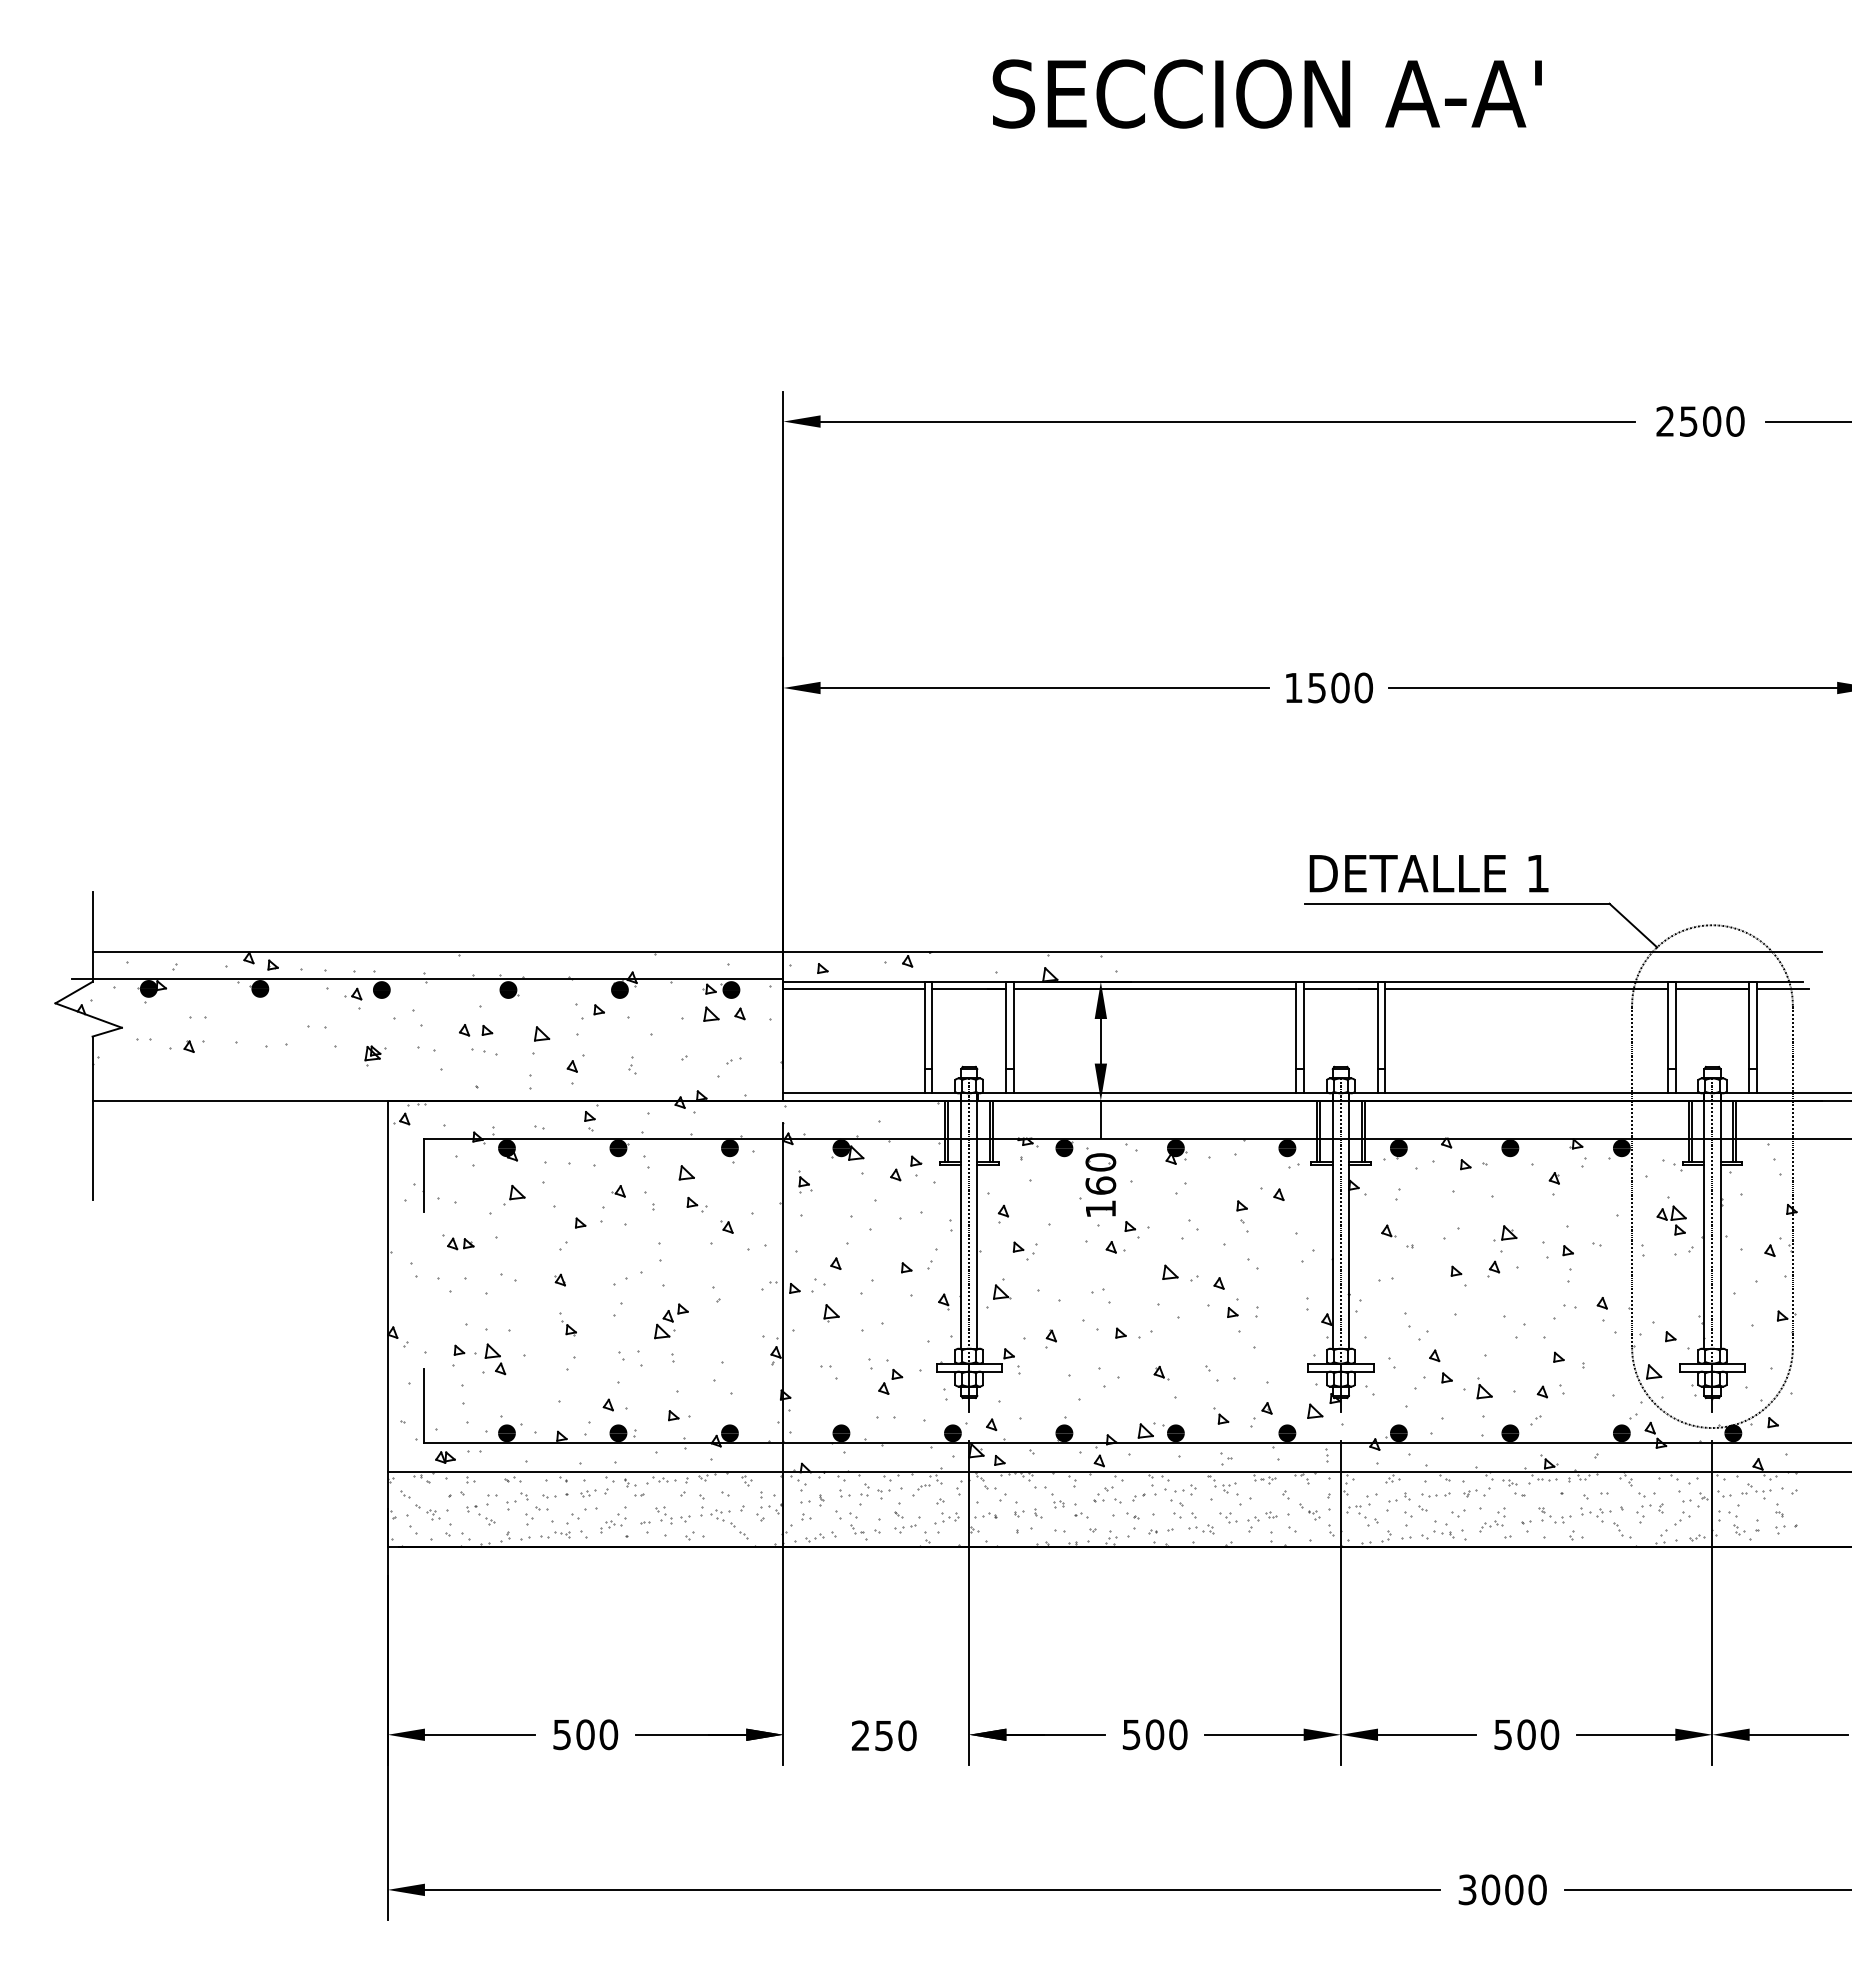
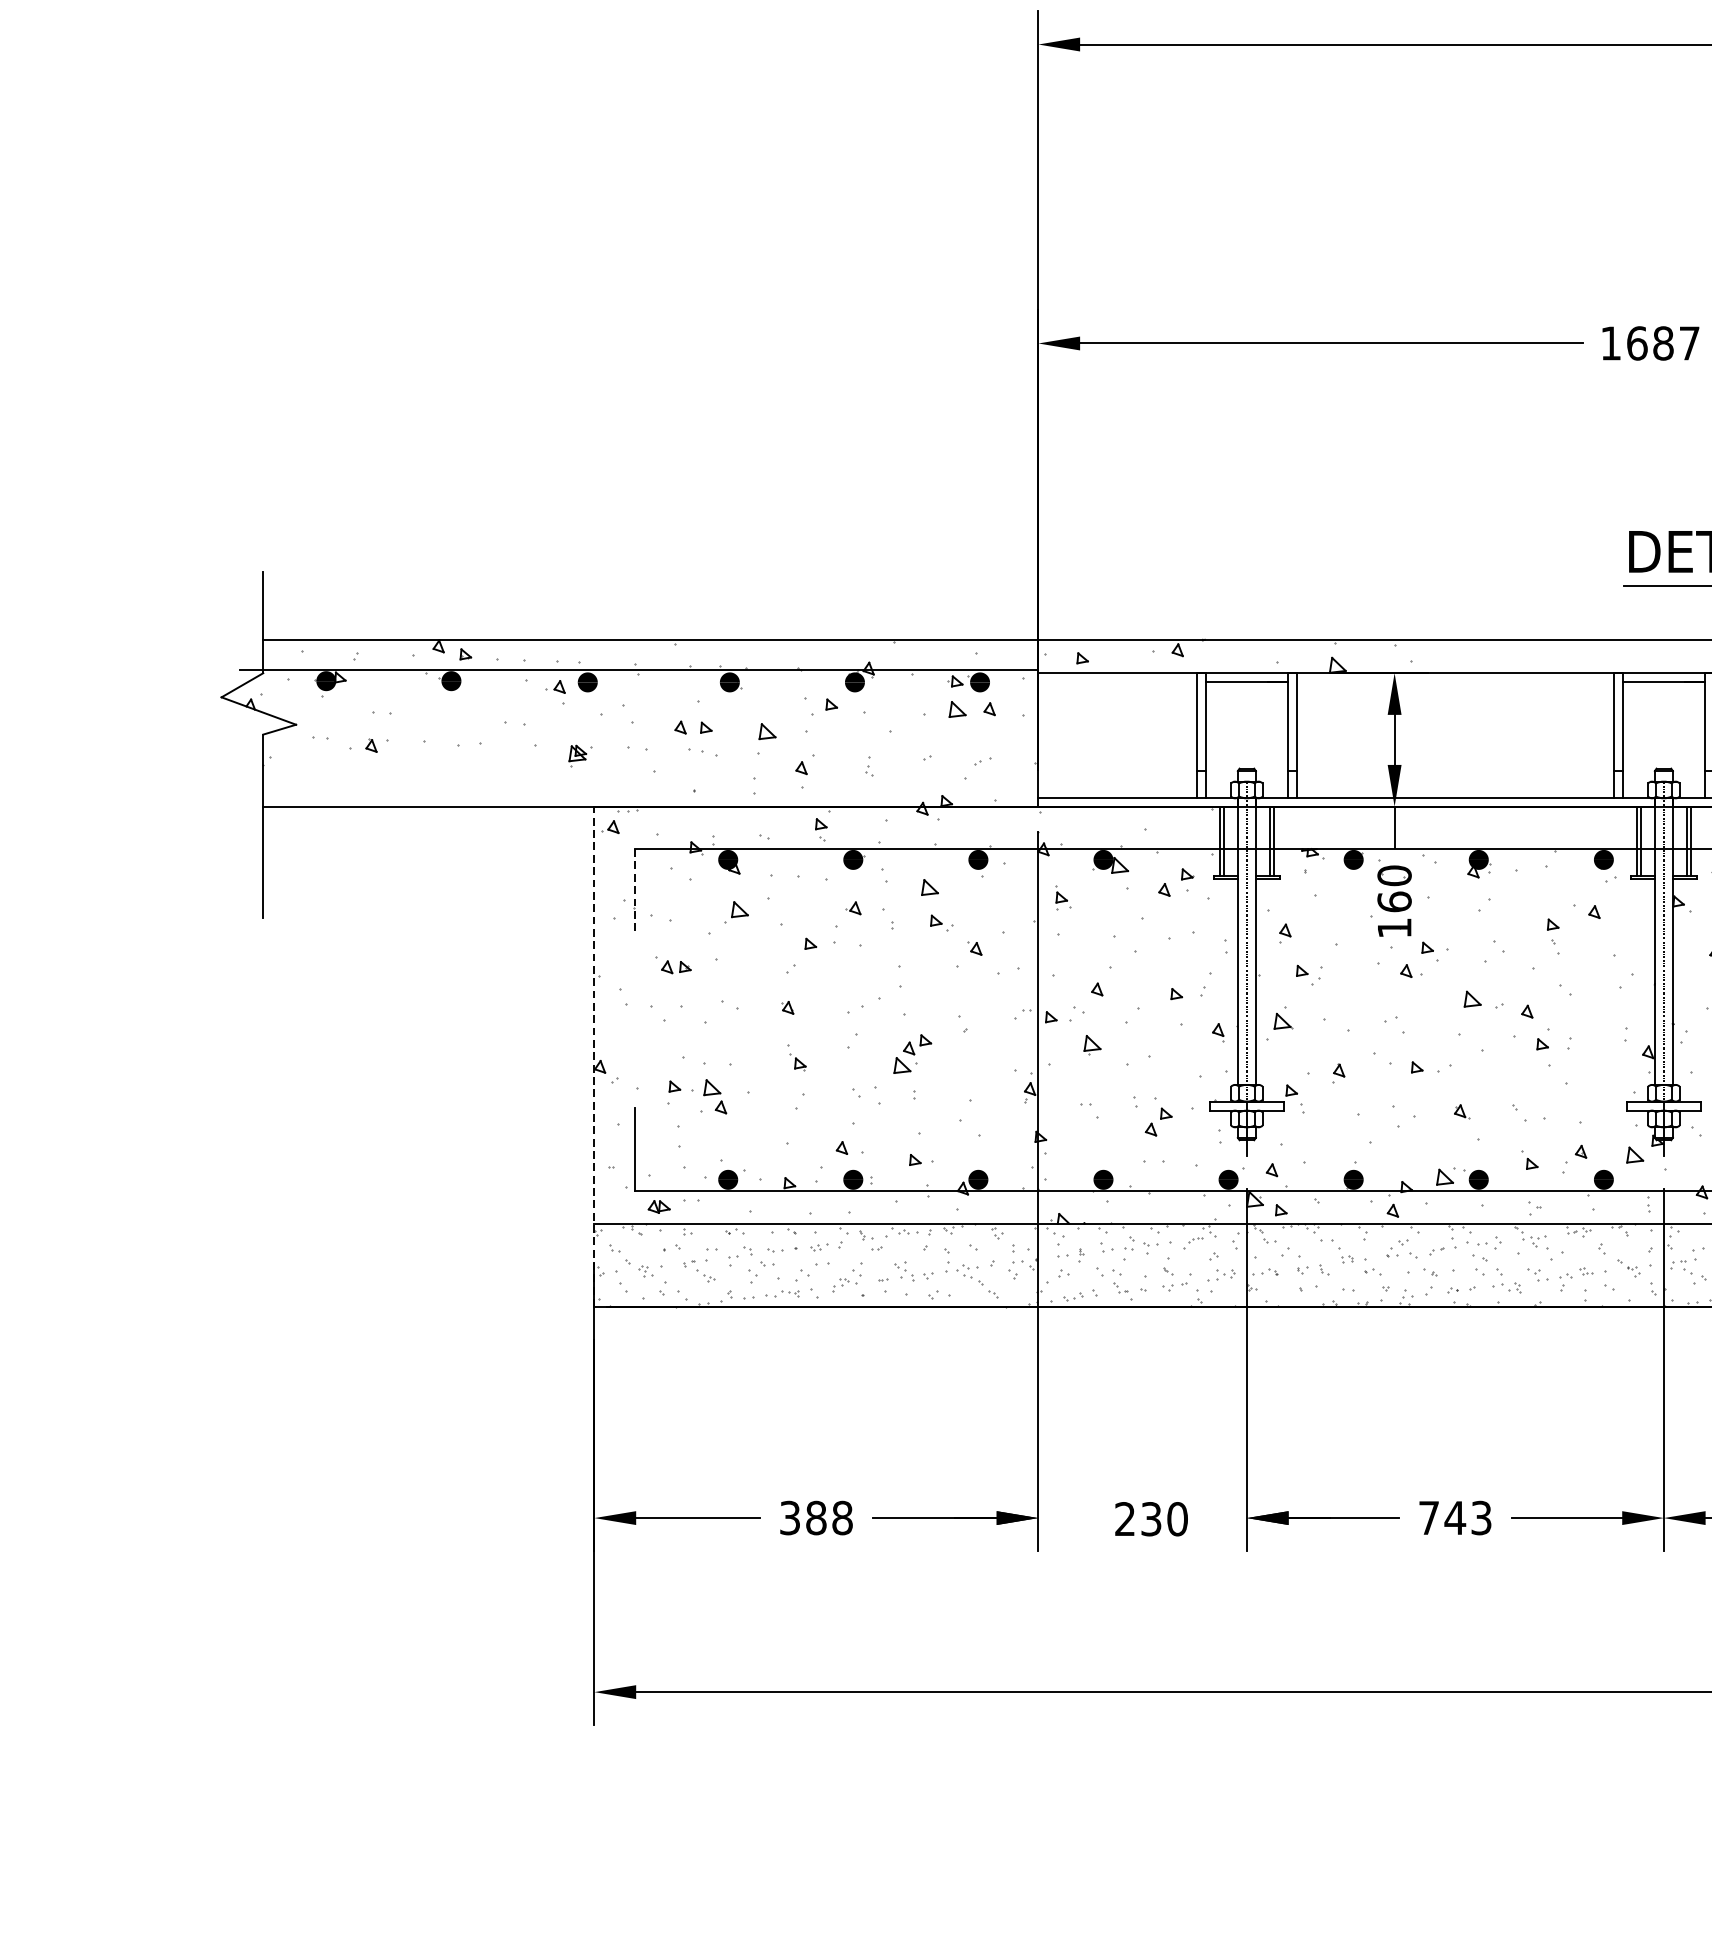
text: (1340, 687) -> (1663, 342), 1500 -> 1687
line: (853, 989) -> (1117, 681), removed
line: (1154, 989) -> (1454, 681), removed
line: (423, 1175) -> (634, 890), solid -> dashed
line: (387, 1323) -> (594, 1056), solid -> dashed
text: (586, 1734) -> (817, 1517), 500 -> 388
text: (1154, 1734) -> (1454, 1517), 500 -> 743
text: (884, 1735) -> (1151, 1518), 250 -> 230

